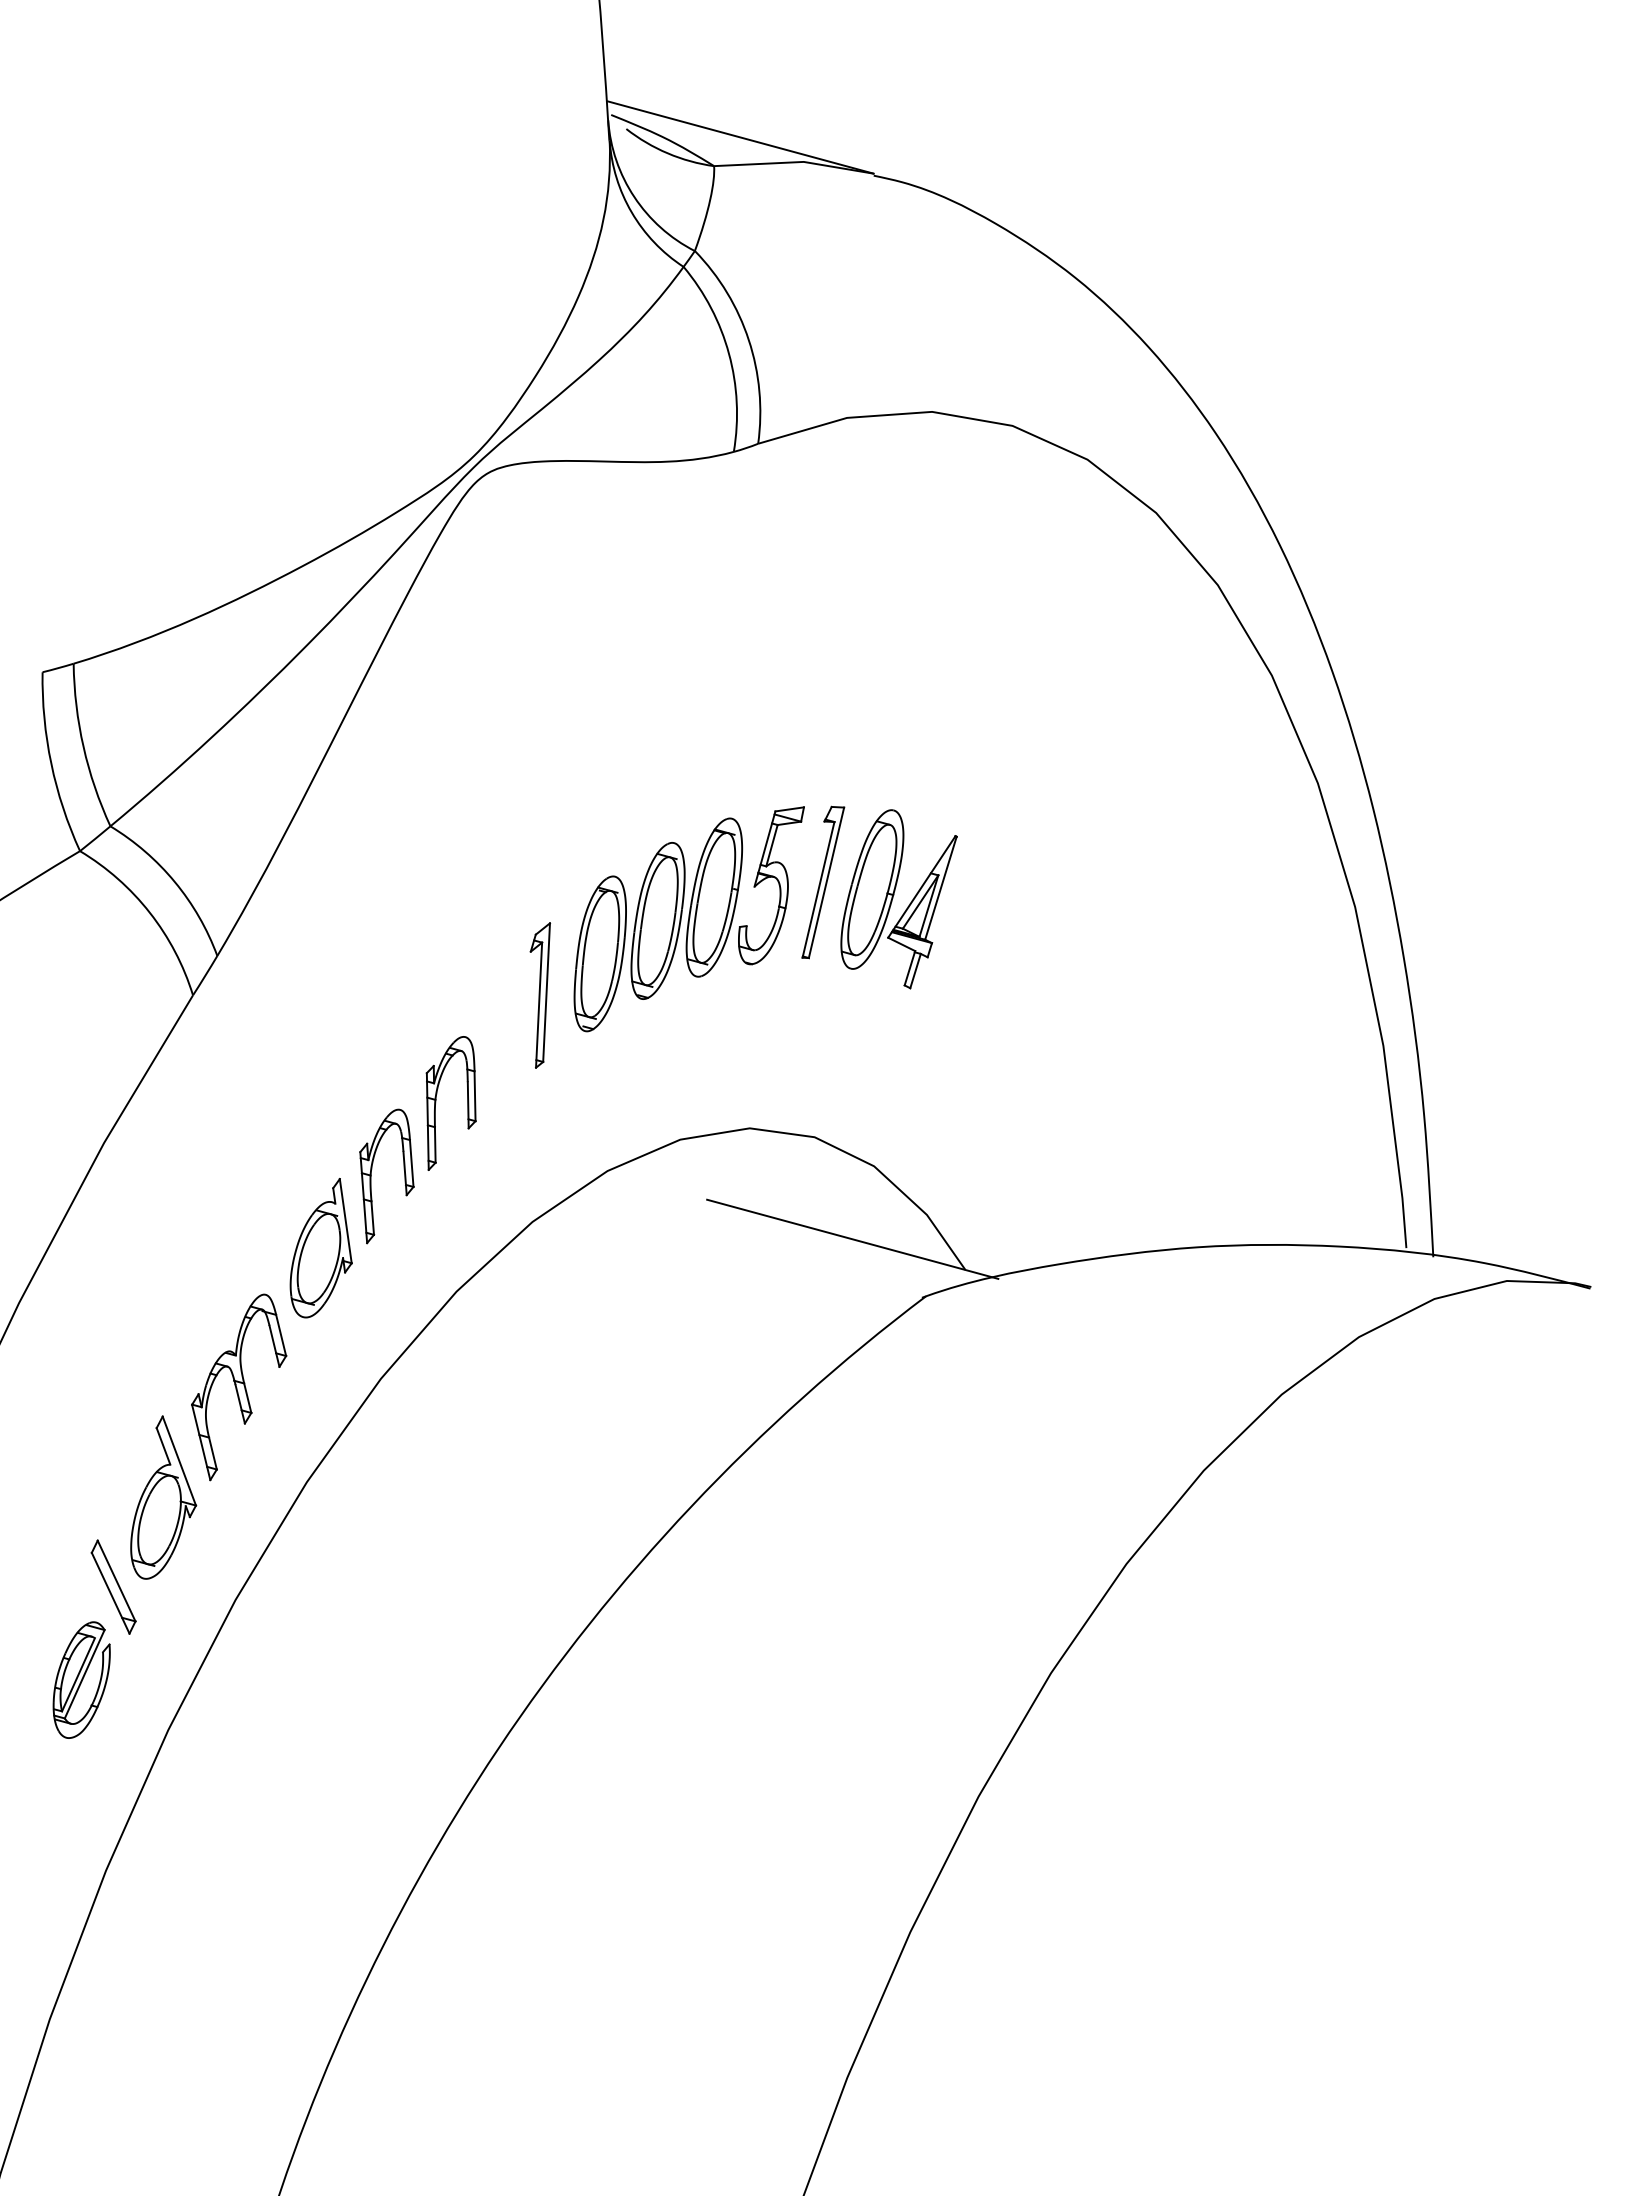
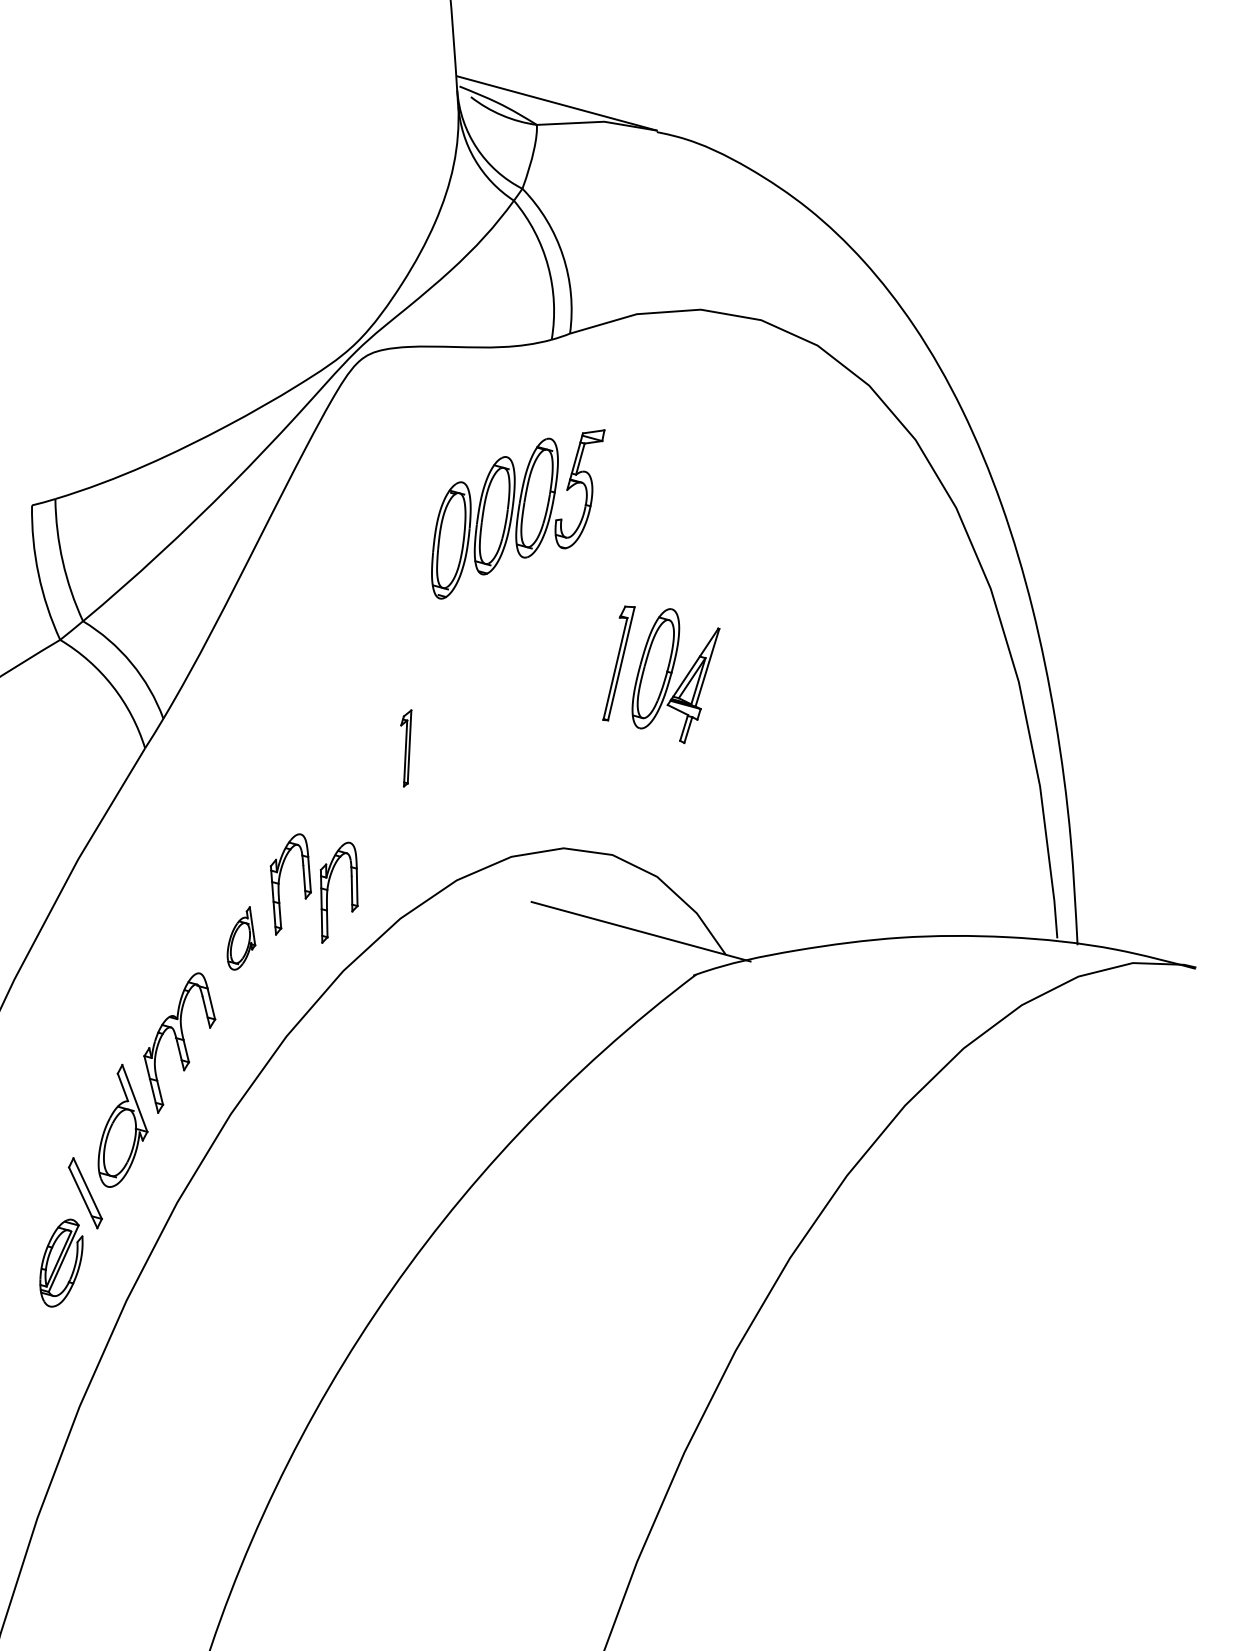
part: (688, 919) -> (517, 514), moved
part: (540, 995) -> (406, 748), size x0.7
part: (436, 1102) -> (328, 892), moved
part: (320, 1248) -> (240, 938), size x0.6

